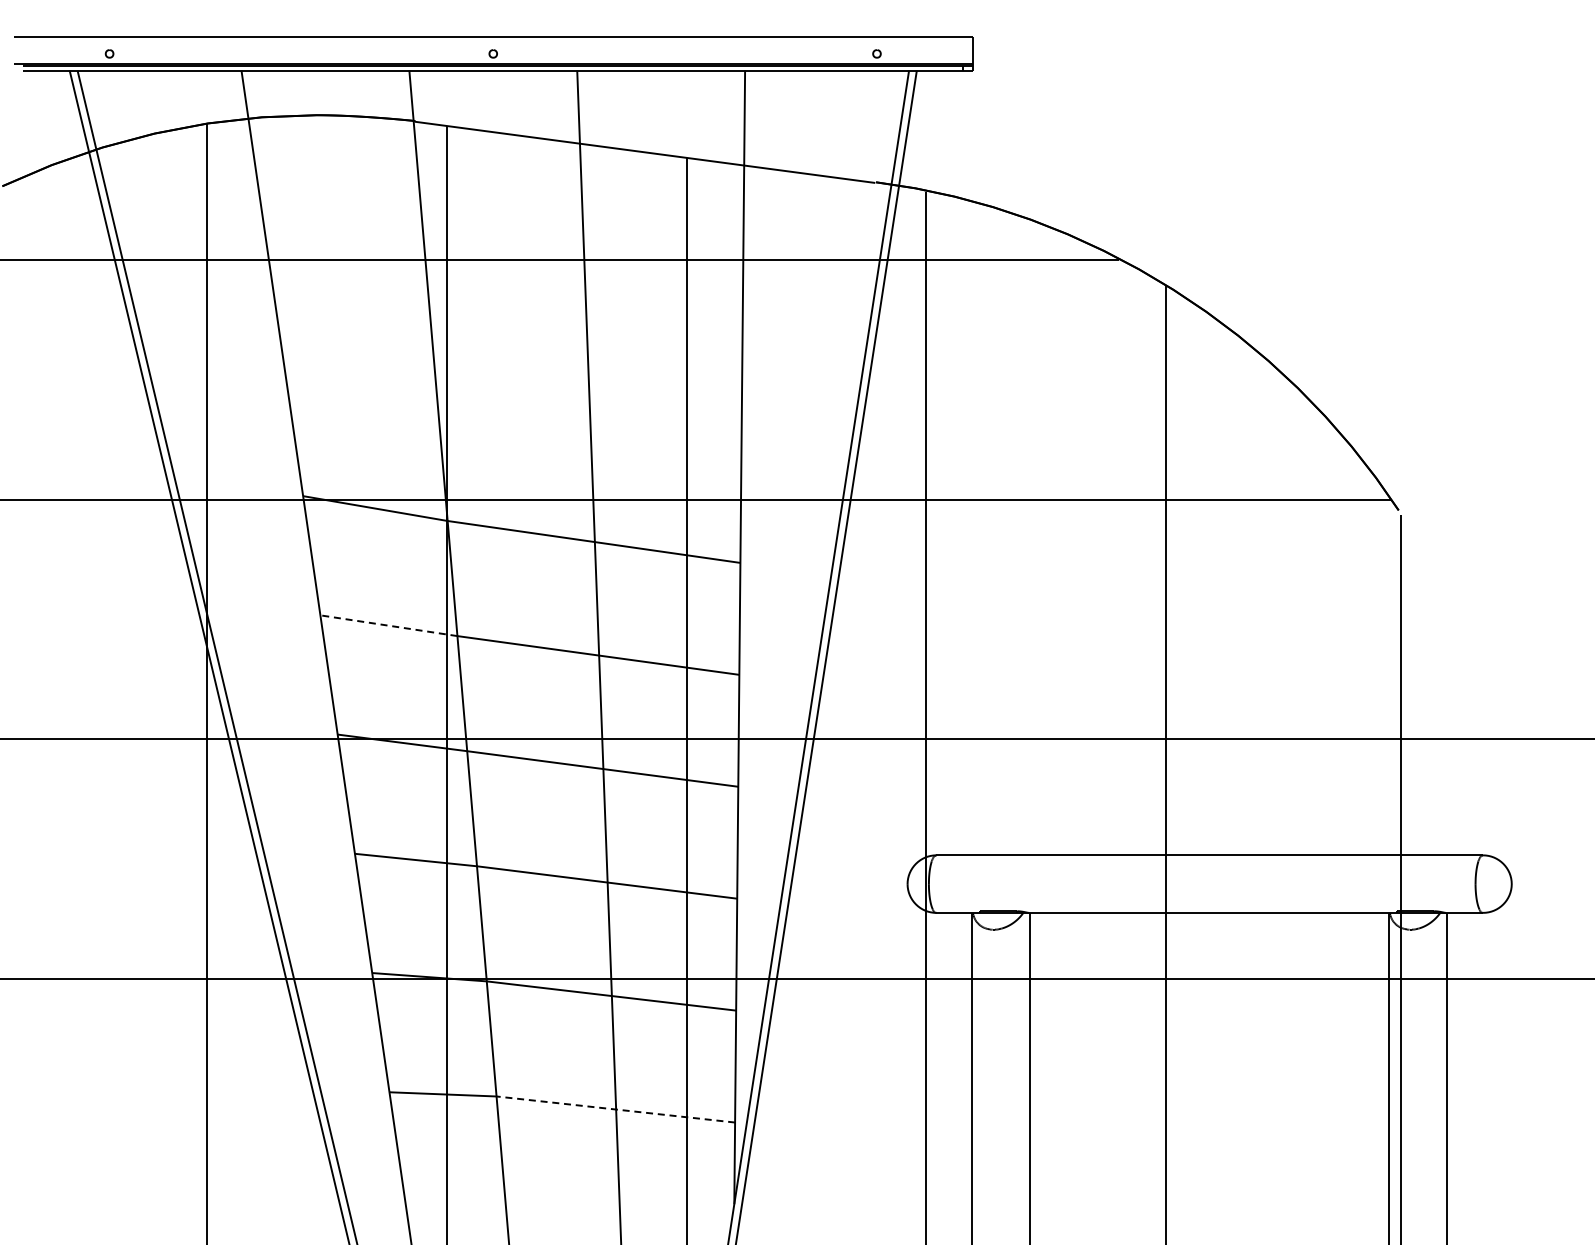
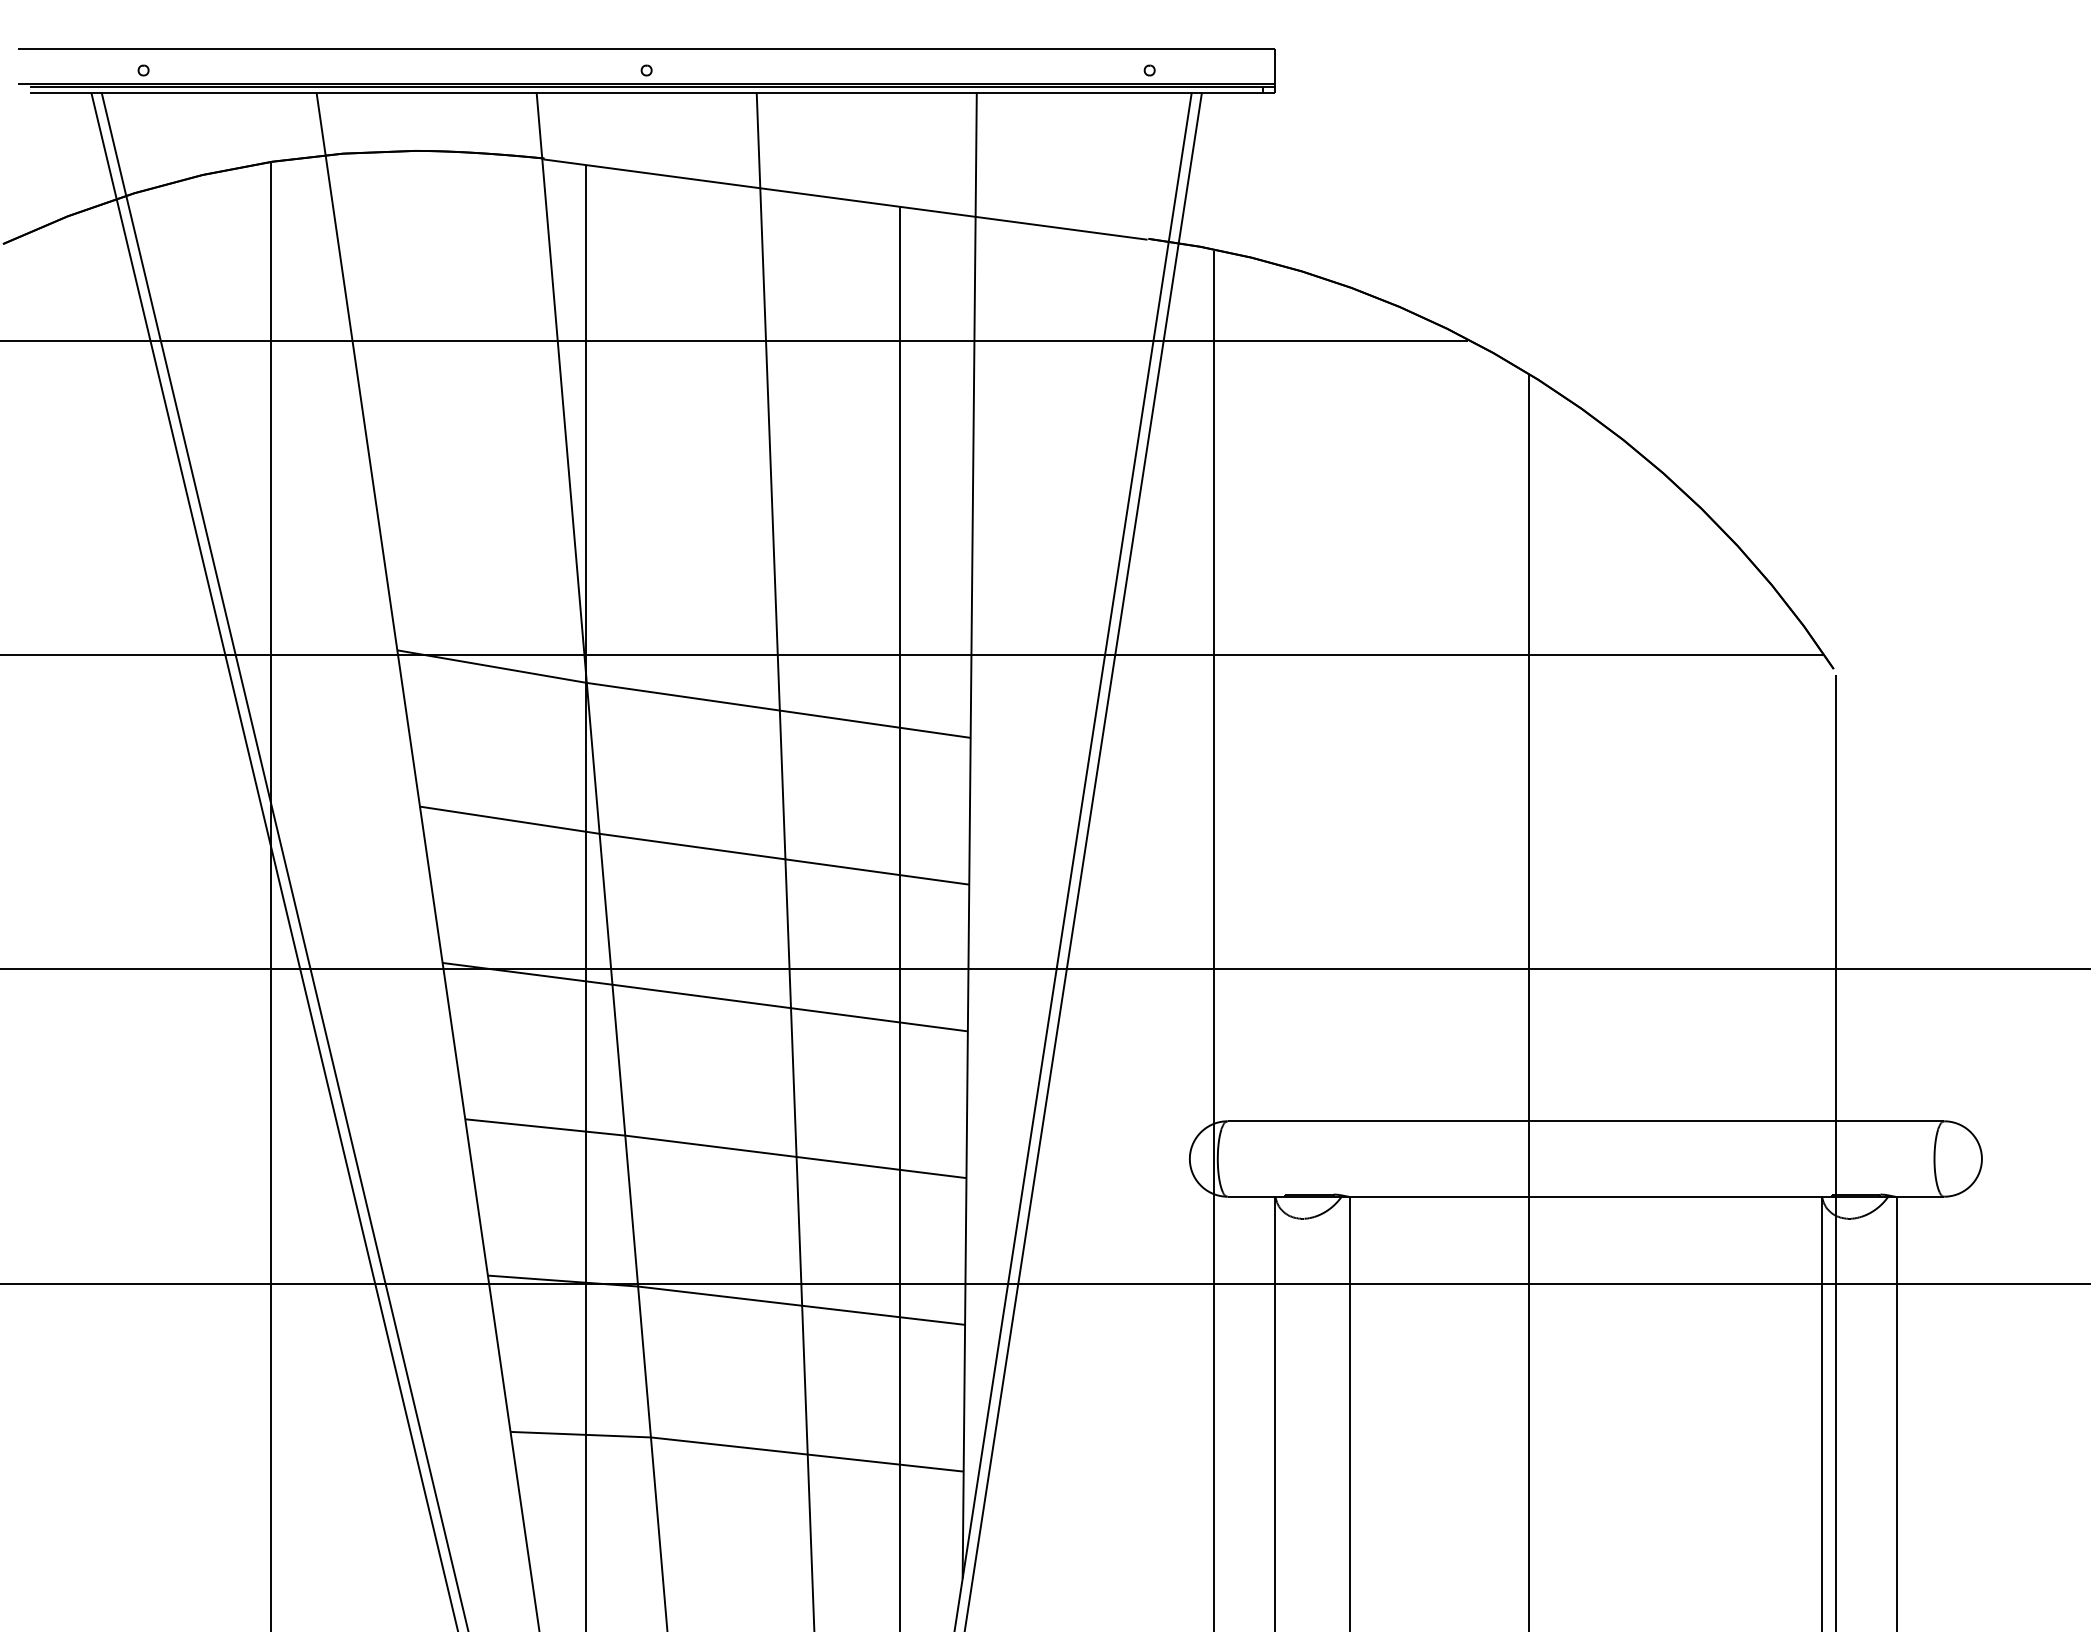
line: (388, 625) -> (509, 819), dashed -> solid
line: (615, 1109) -> (806, 1454), dashed -> solid

